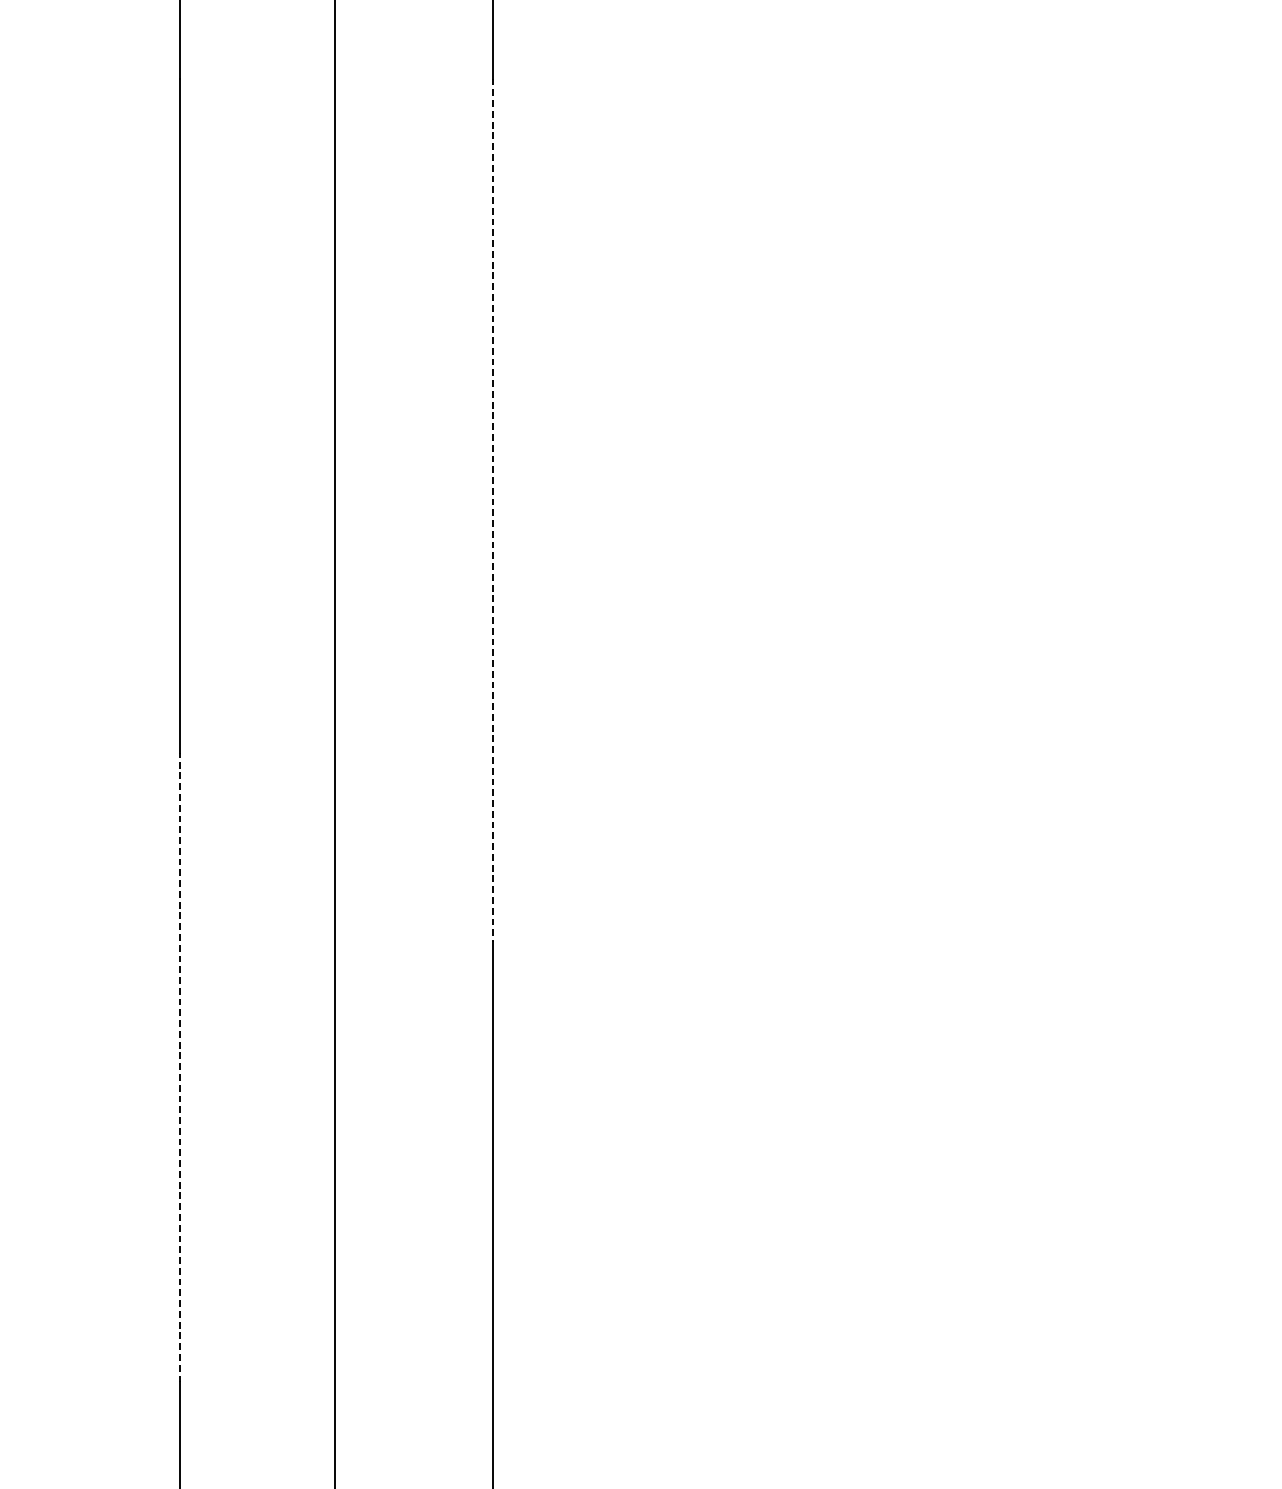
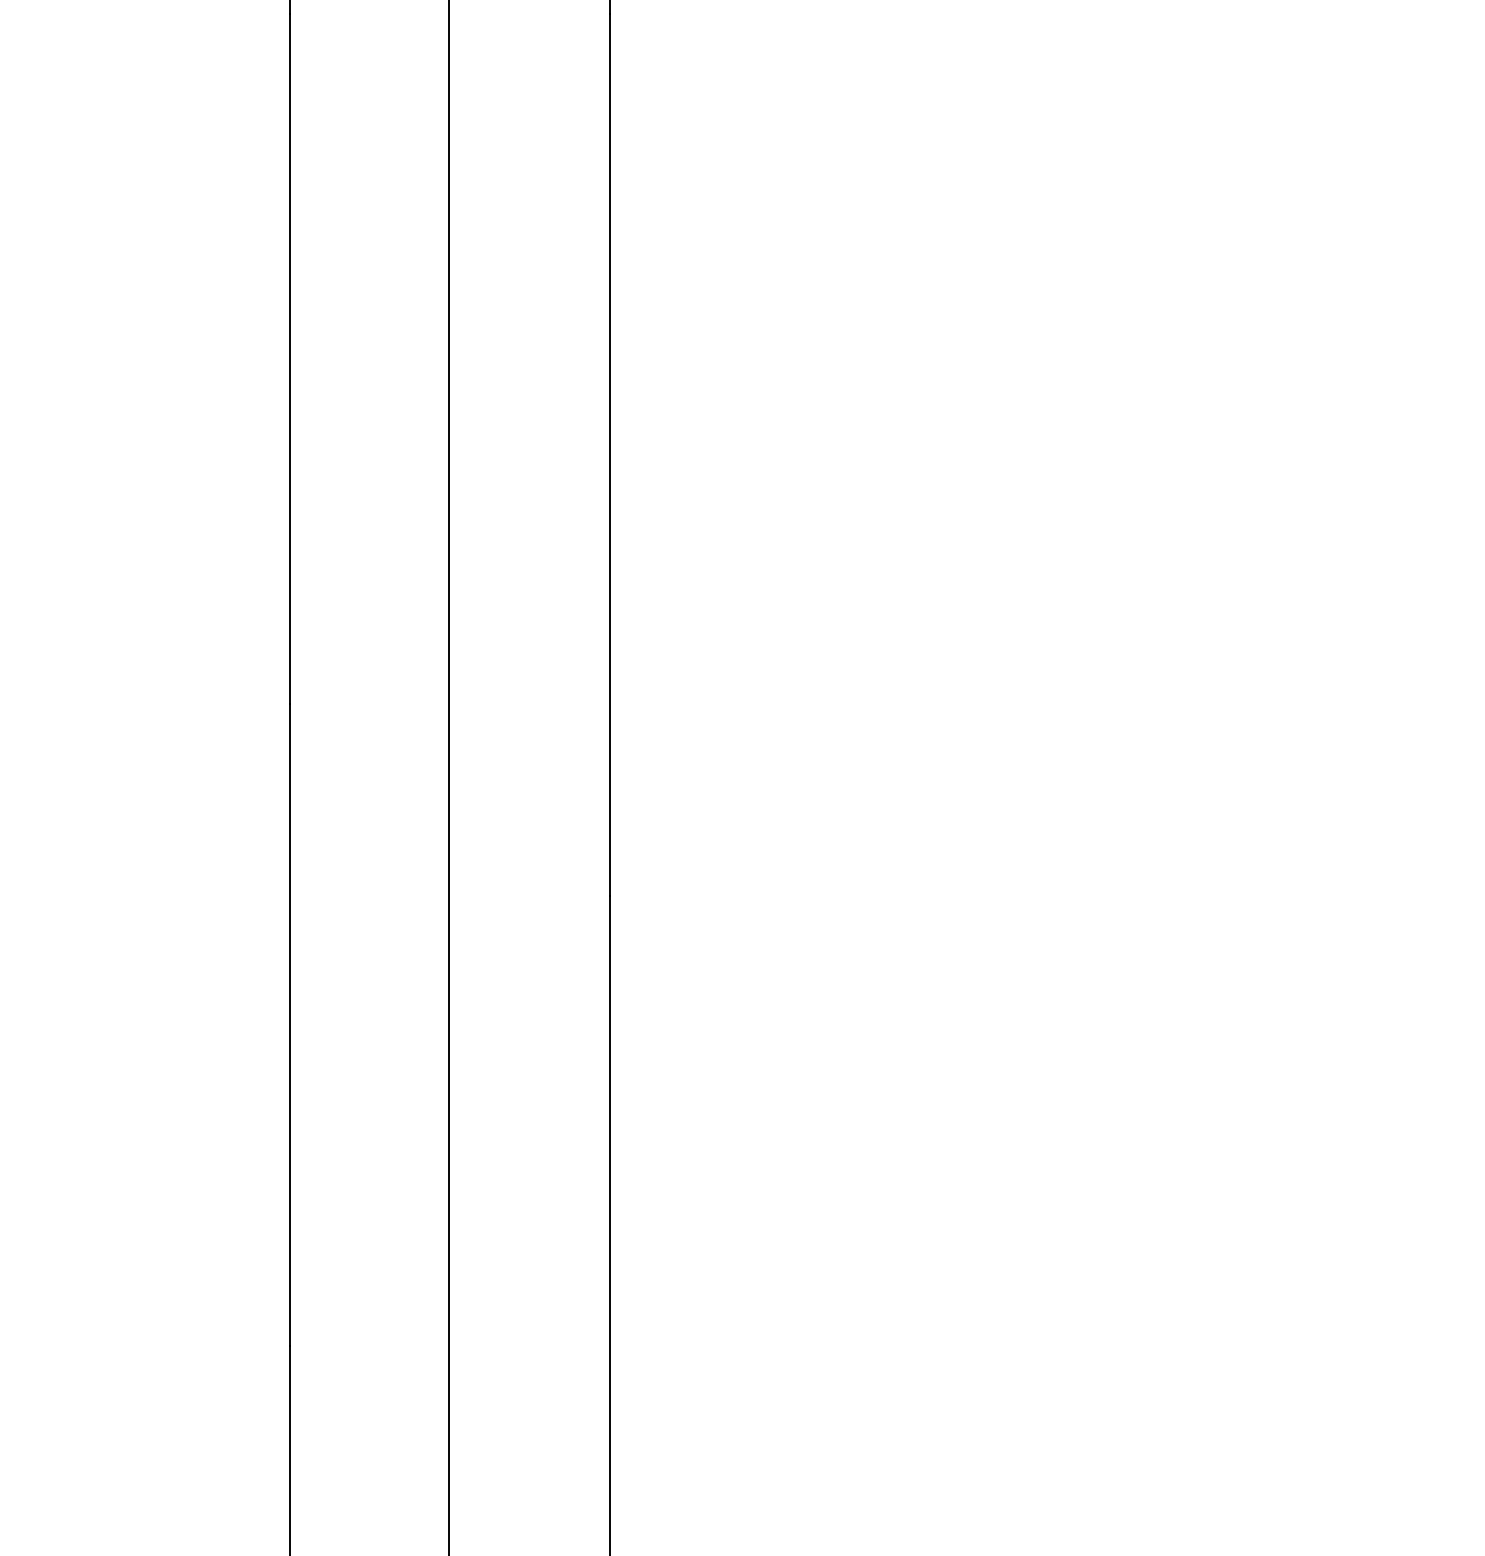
line: (493, 510) -> (610, 455), dashed -> solid
line: (180, 1067) -> (290, 1024), dashed -> solid

